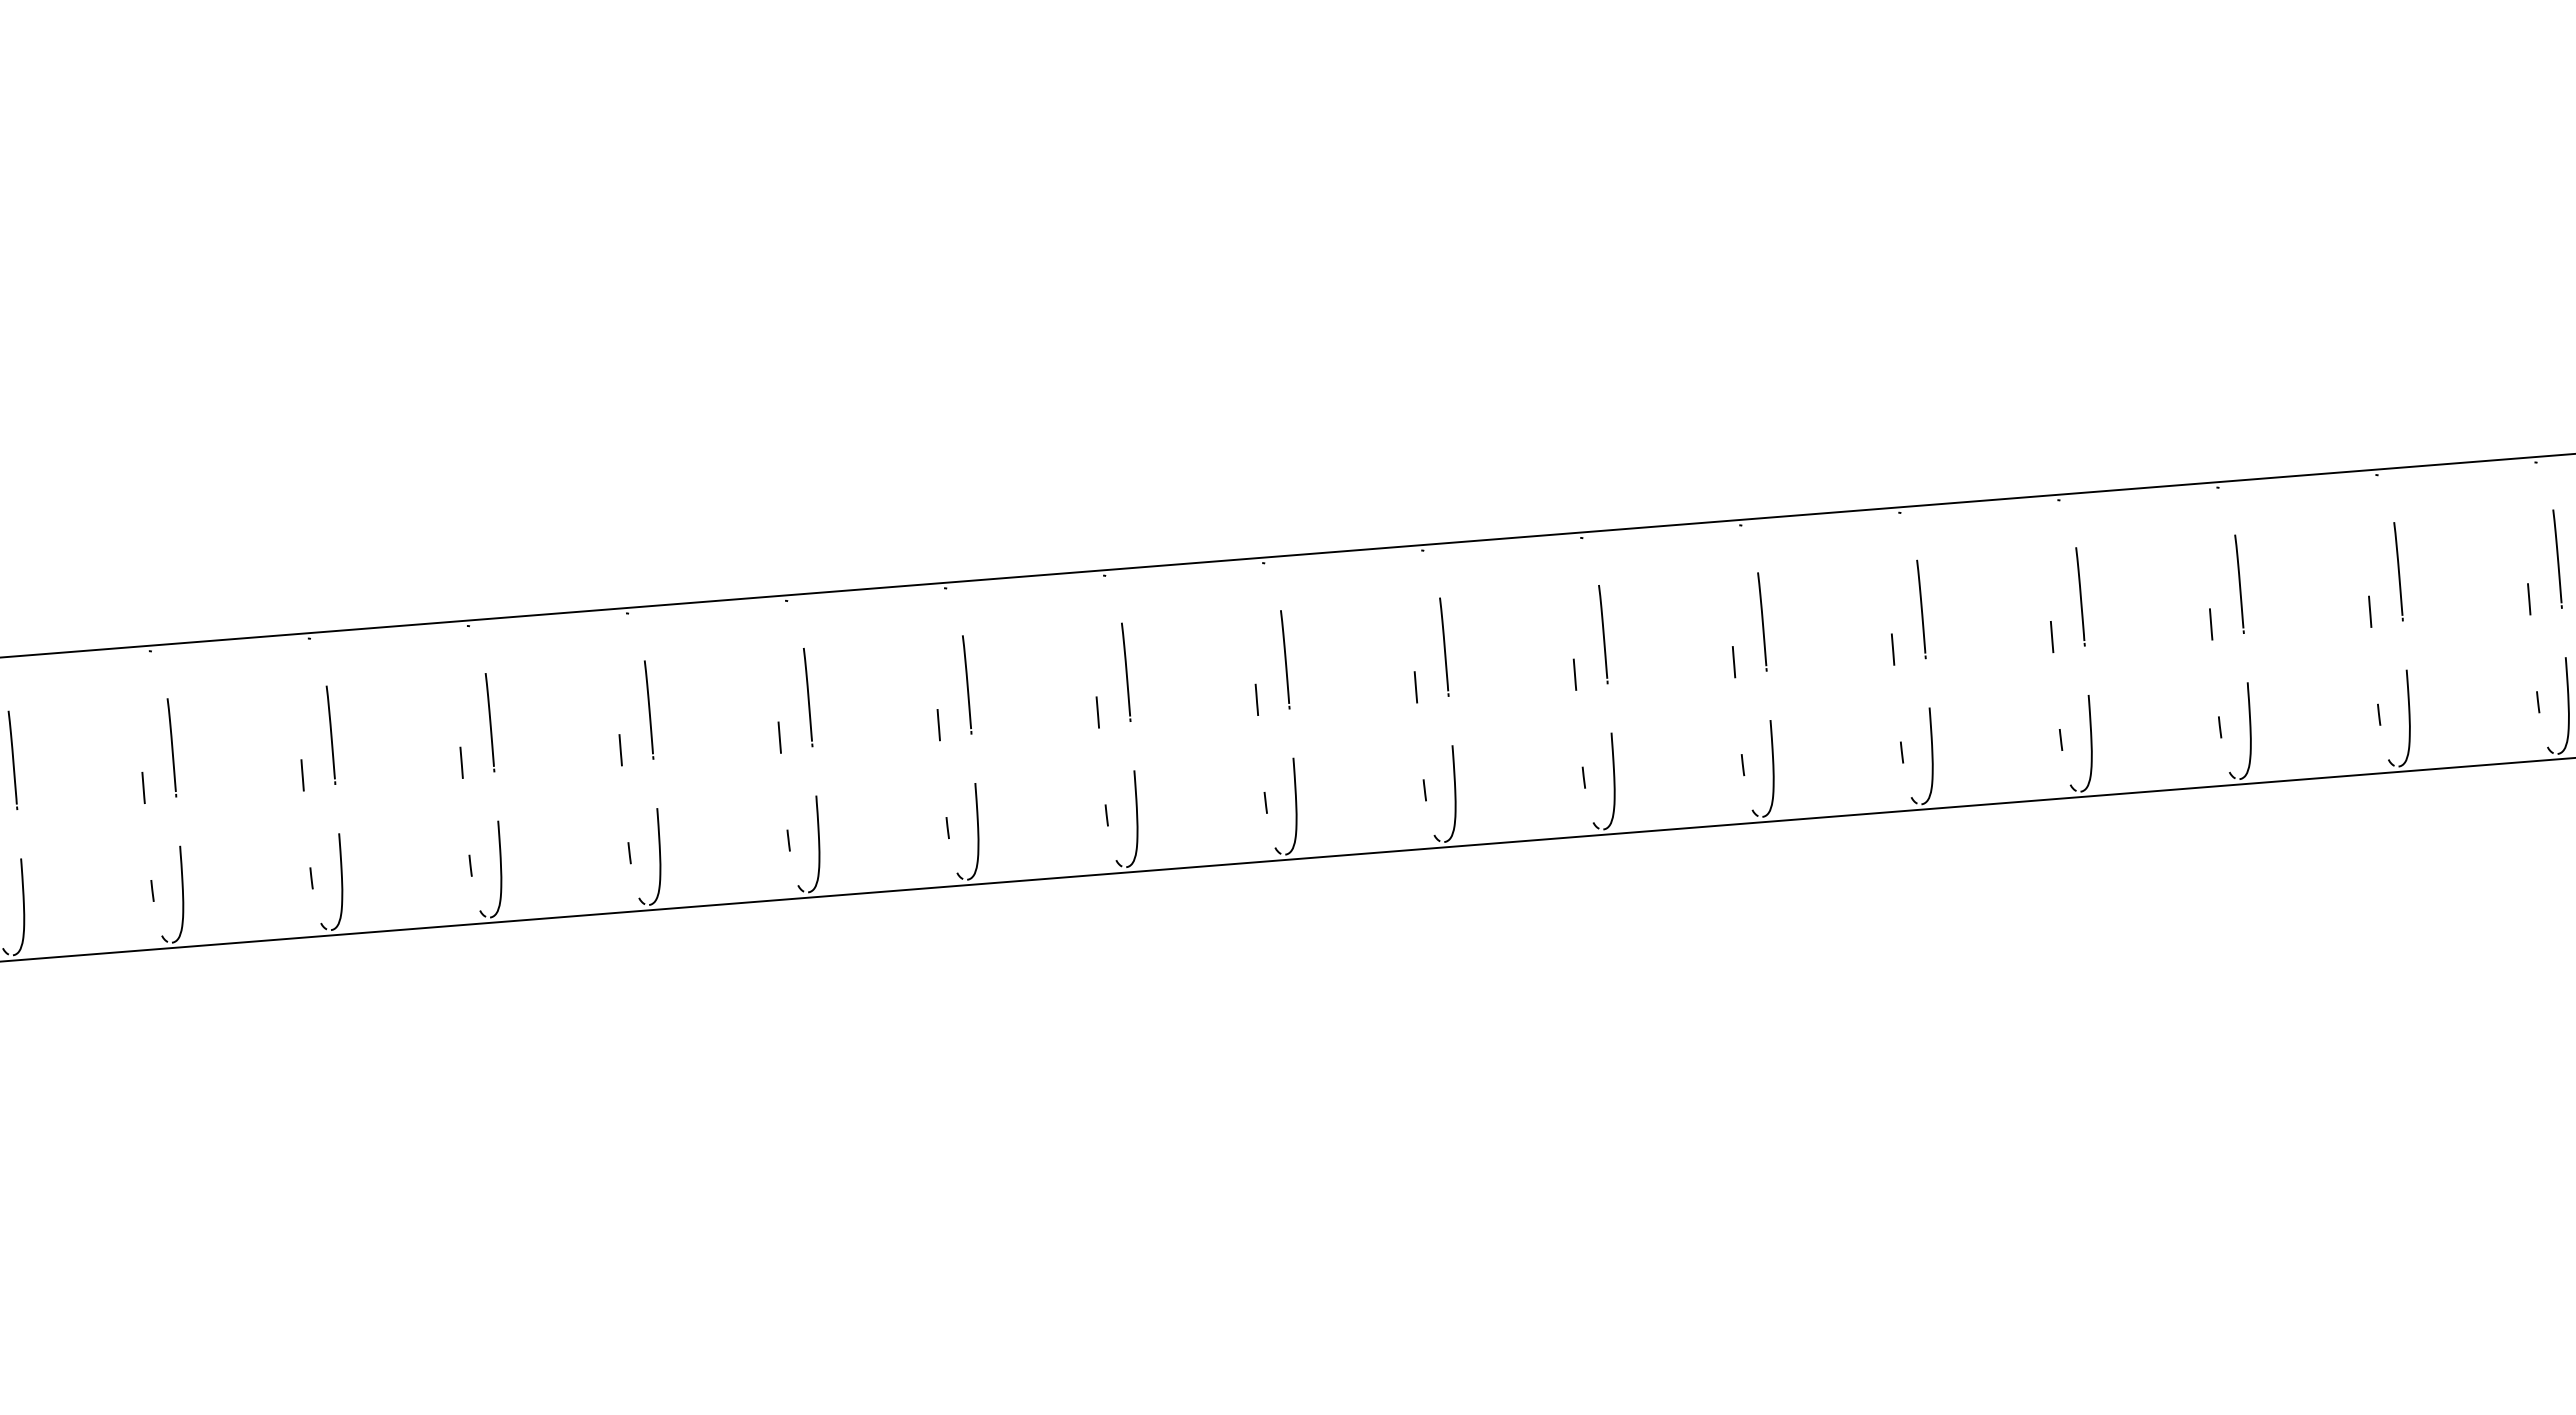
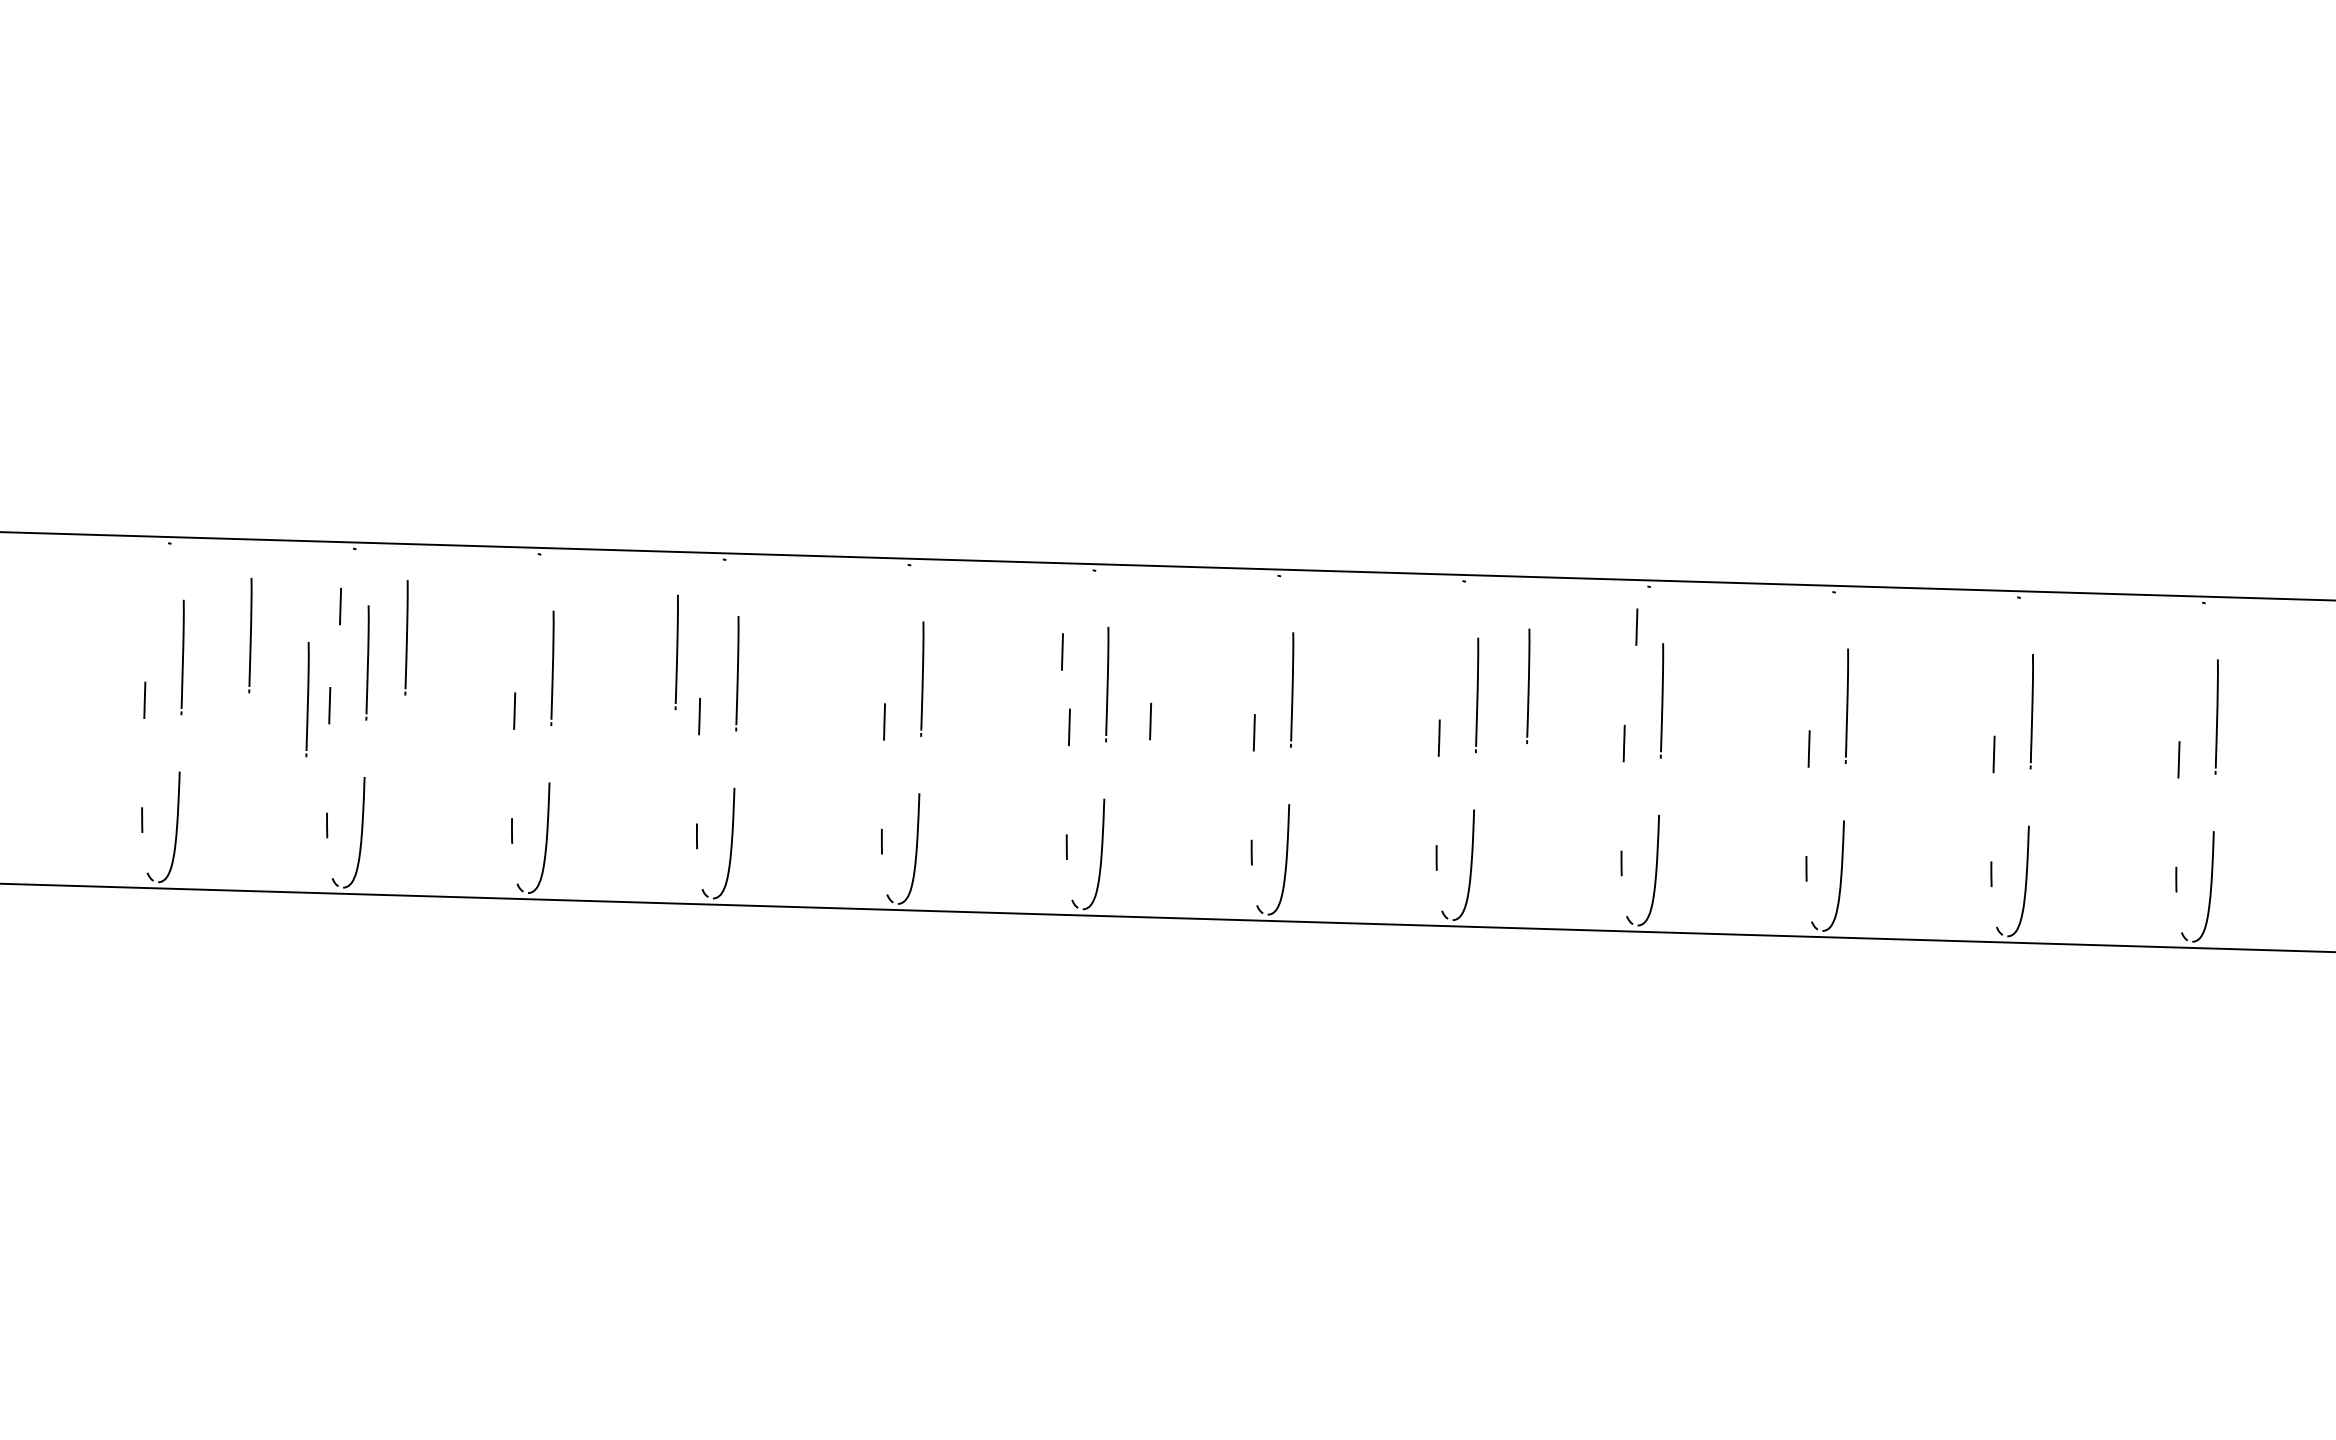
line: (1256, 598) -> (1636, 626), added
line: (1169, 659) -> (1528, 686), added
line: (766, 673) -> (1062, 651), added
line: (143, 701) -> (340, 605), added
line: (436, 709) -> (677, 651), added
line: (202, 722) -> (405, 637), added
line: (848, 725) -> (1150, 721), added
line: (68, 734) -> (249, 634), added
line: (123, 784) -> (307, 699), added

